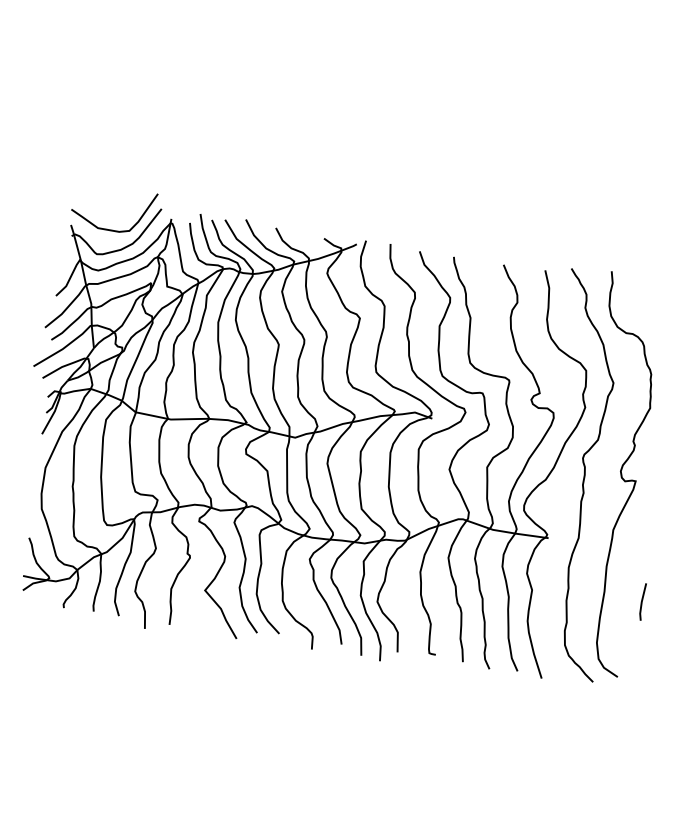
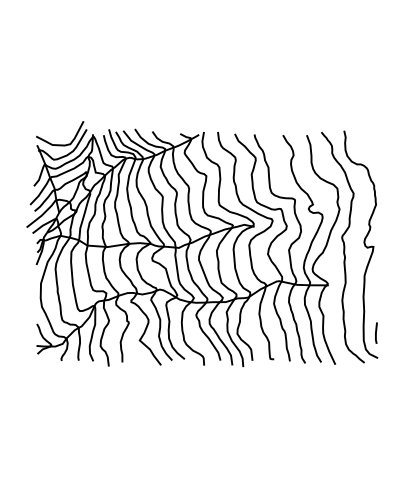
line: (642, 600) -> (376, 332), moved

